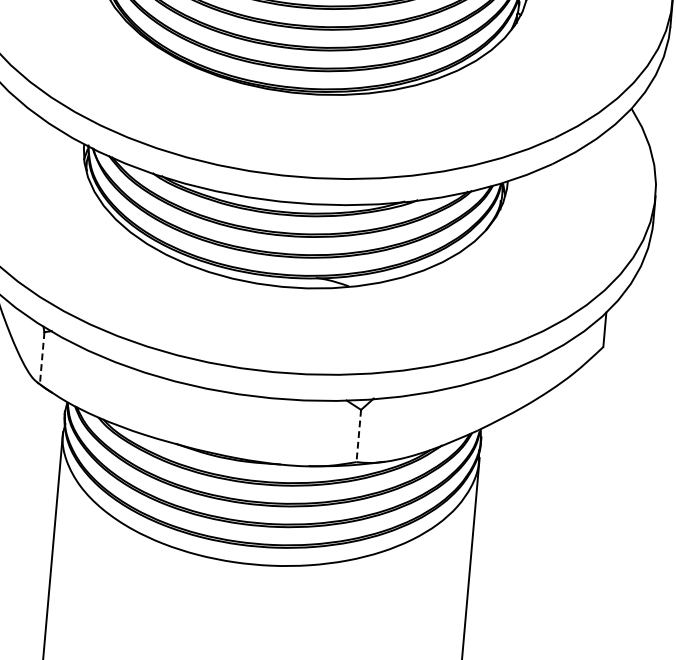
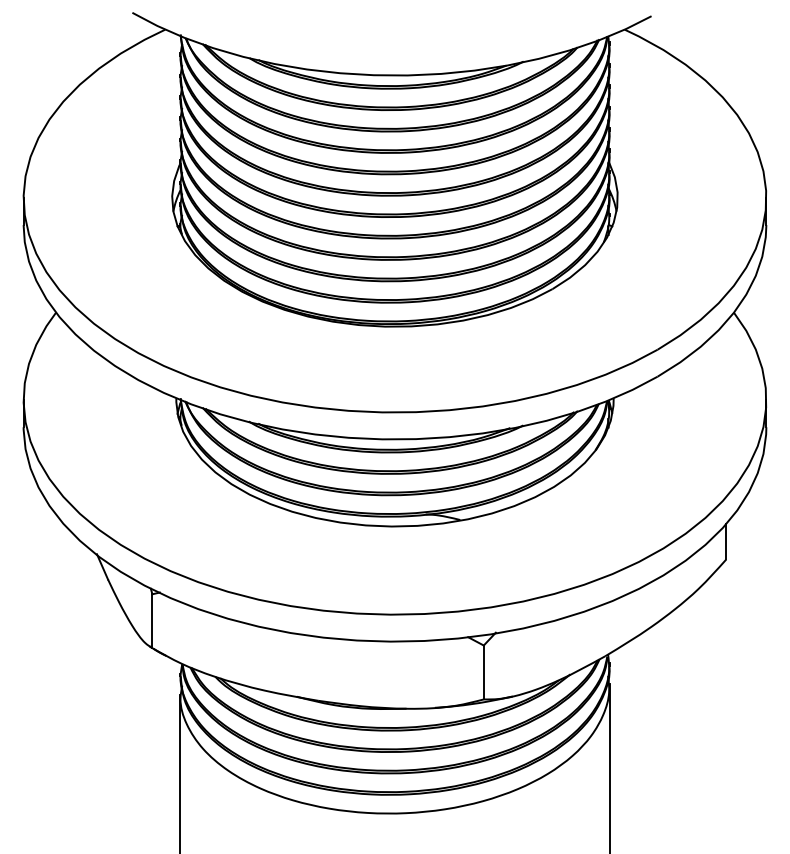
line: (42, 358) -> (152, 621), dashed -> solid
line: (358, 436) -> (483, 672), dashed -> solid

